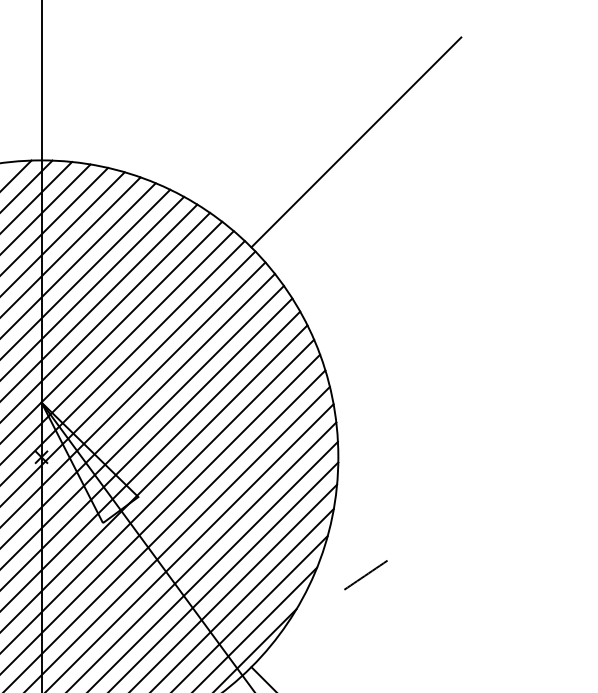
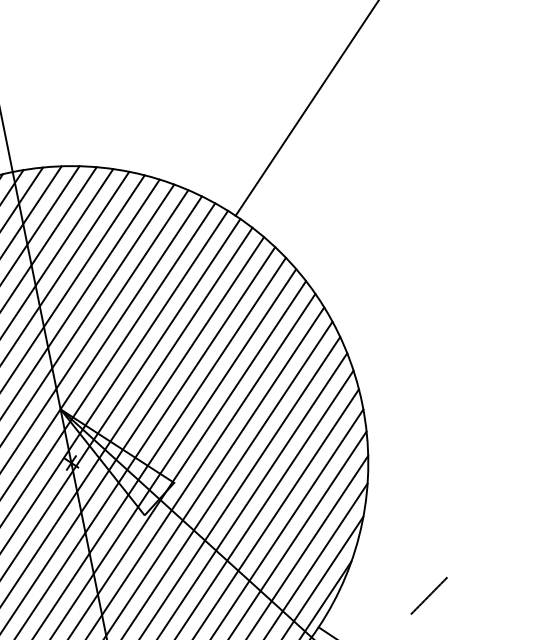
line: (365, 575) -> (428, 596), moved

